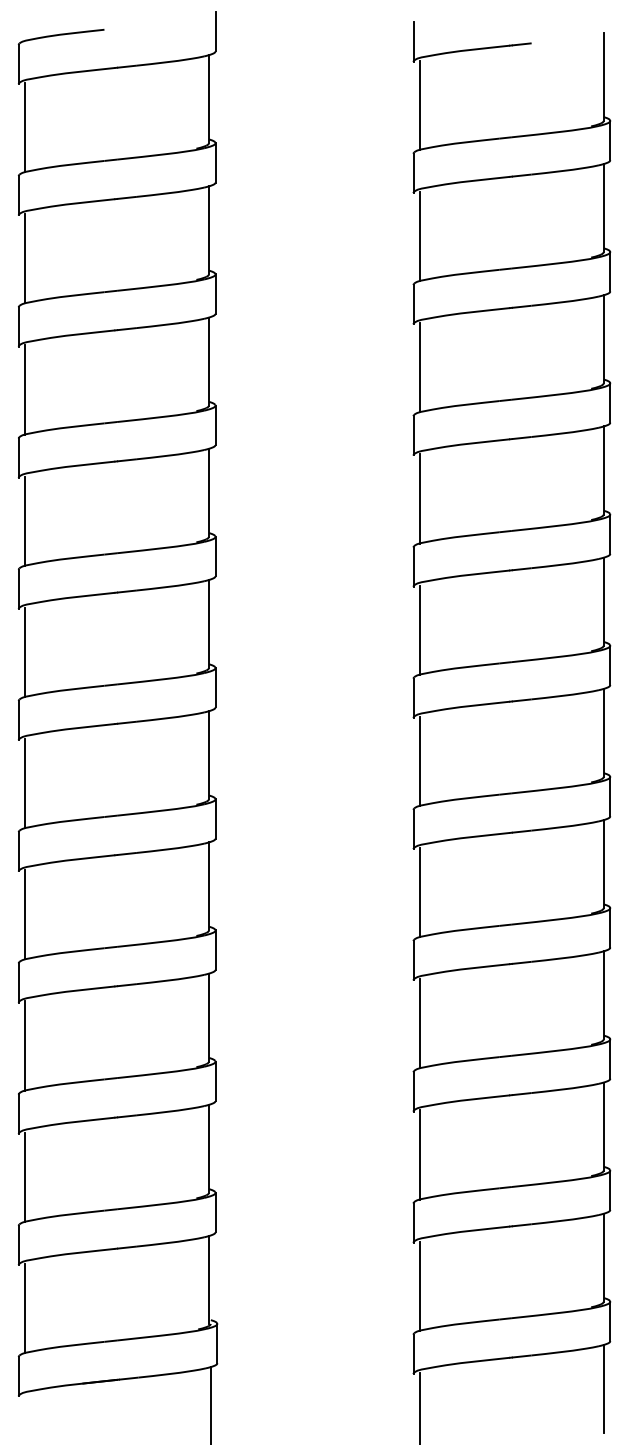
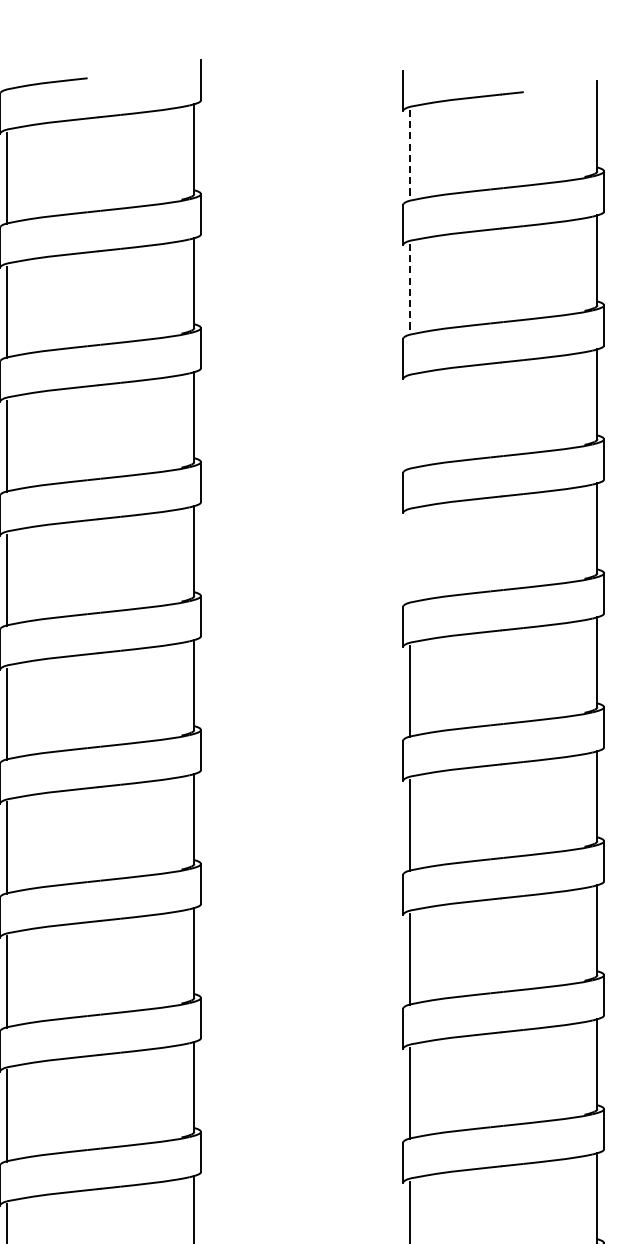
line: (420, 105) -> (410, 155), solid -> dashed
line: (420, 236) -> (410, 289), solid -> dashed
line: (420, 367) -> (410, 423), removed
line: (420, 498) -> (410, 556), removed

